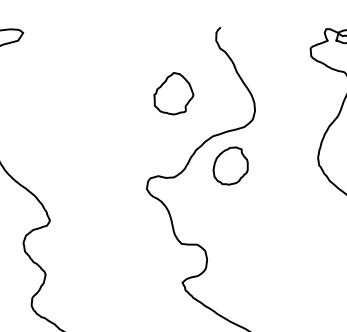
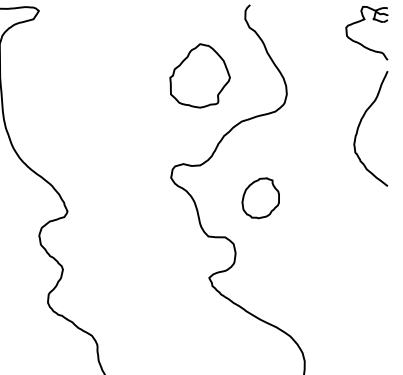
part: (173, 93) -> (199, 75), size x1.43
part: (230, 166) -> (260, 198), moved

